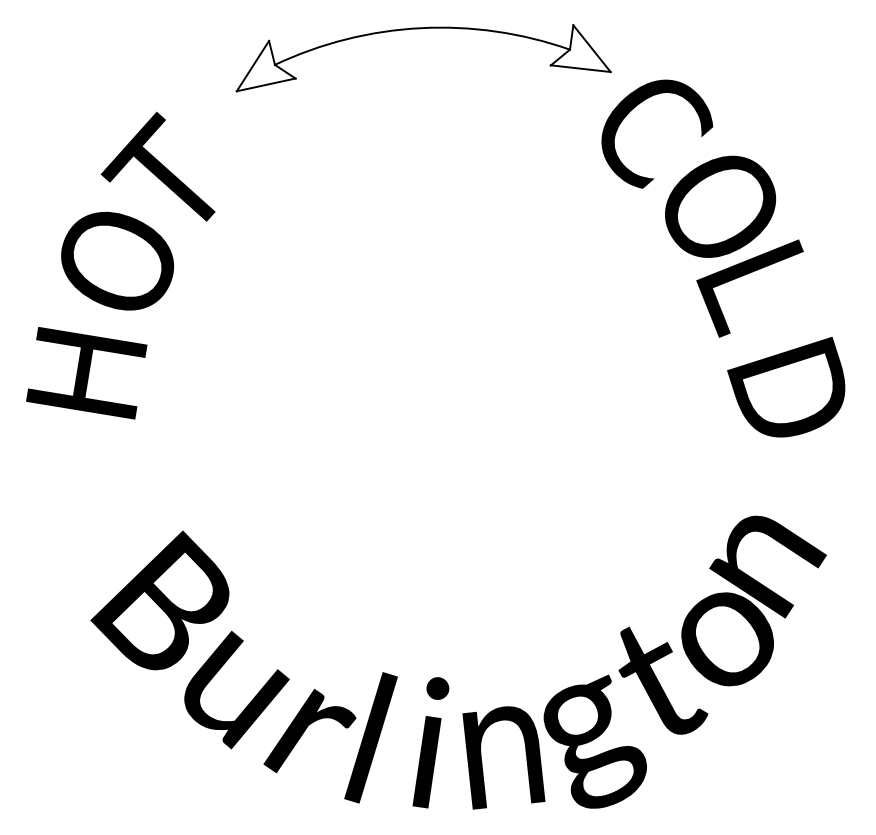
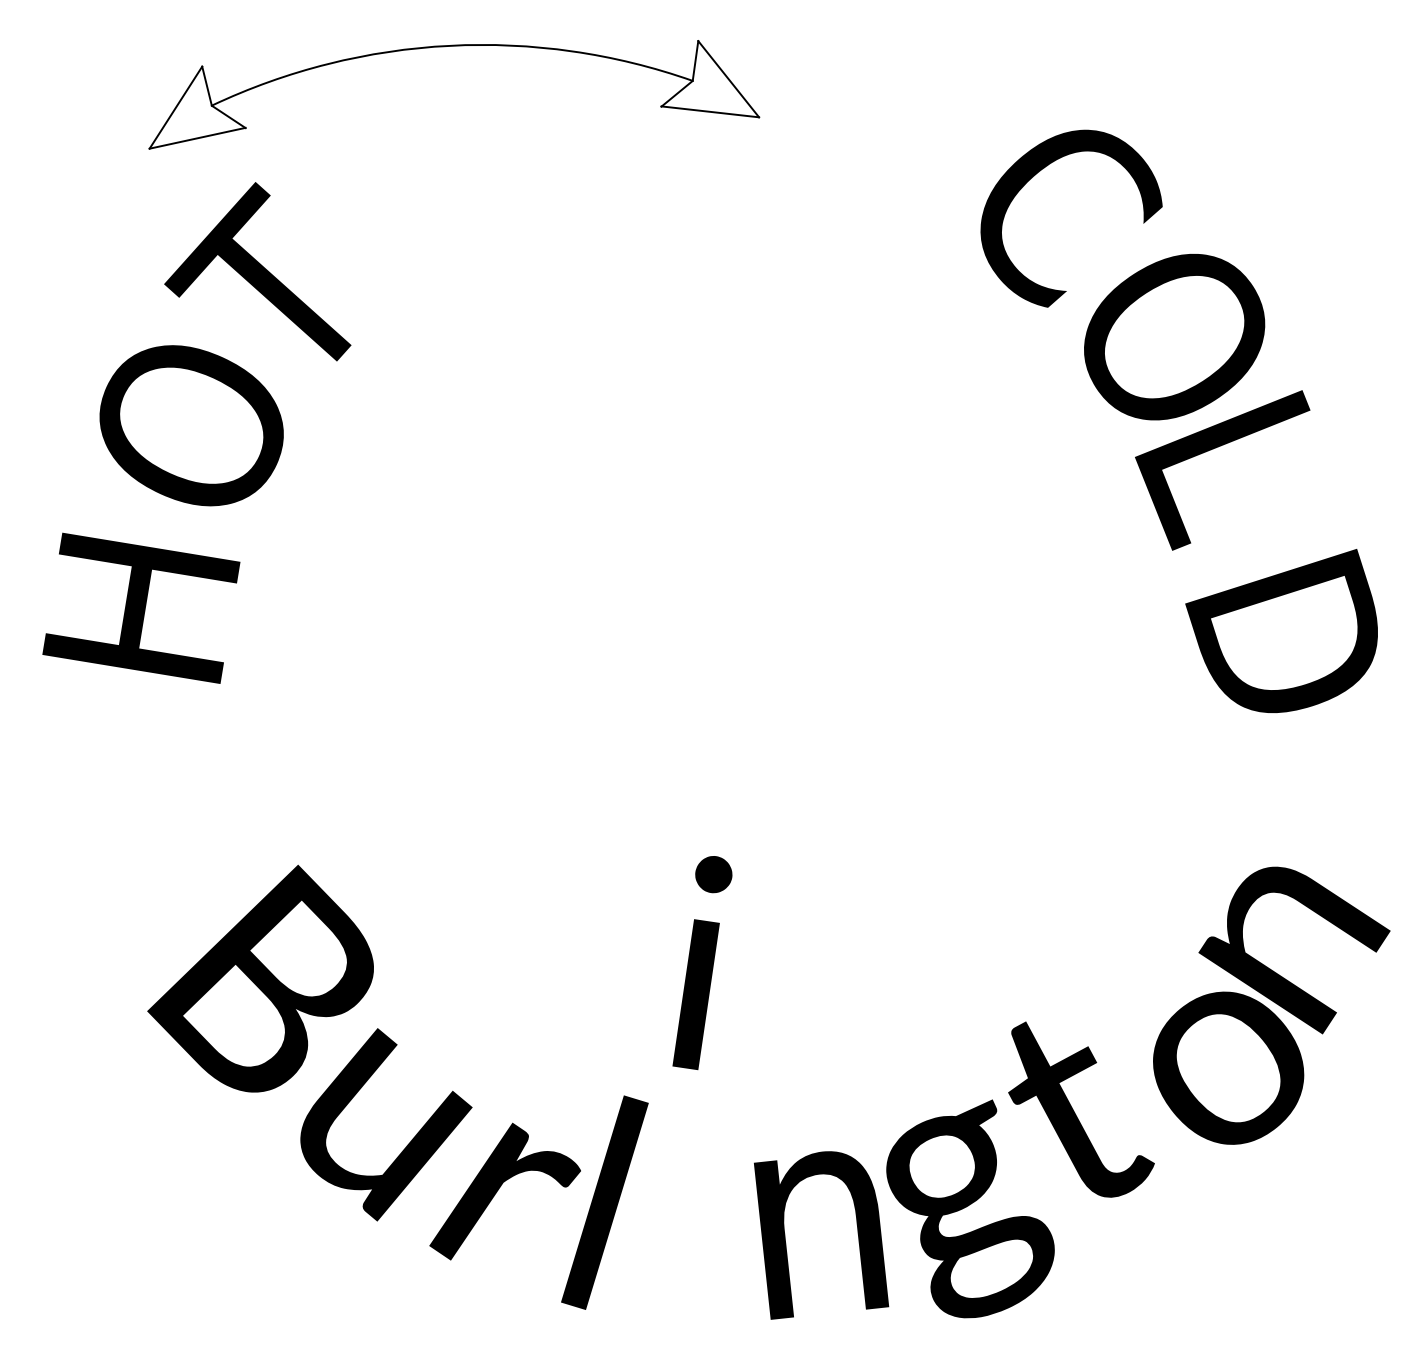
part: (421, 29) -> (450, 47), moved
text: (753, 600) -> (1270, 1004), moved
text: (430, 742) -> (701, 962), moved

